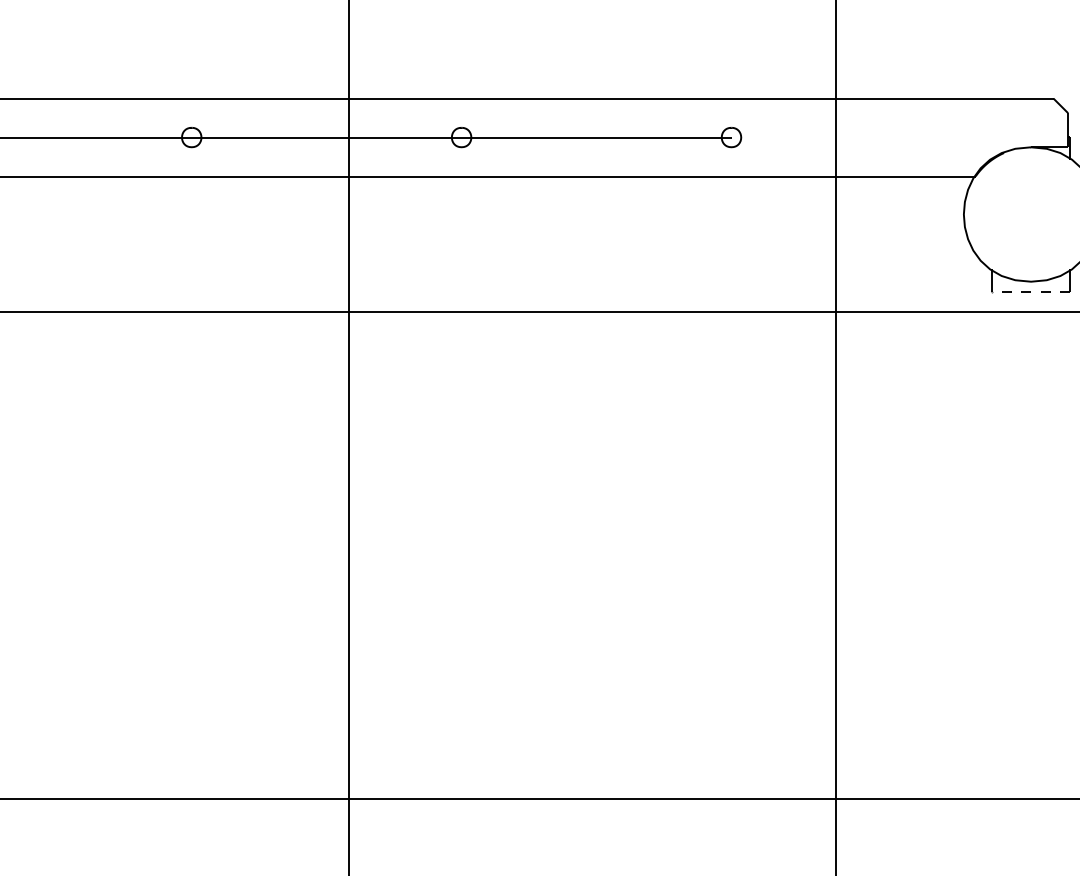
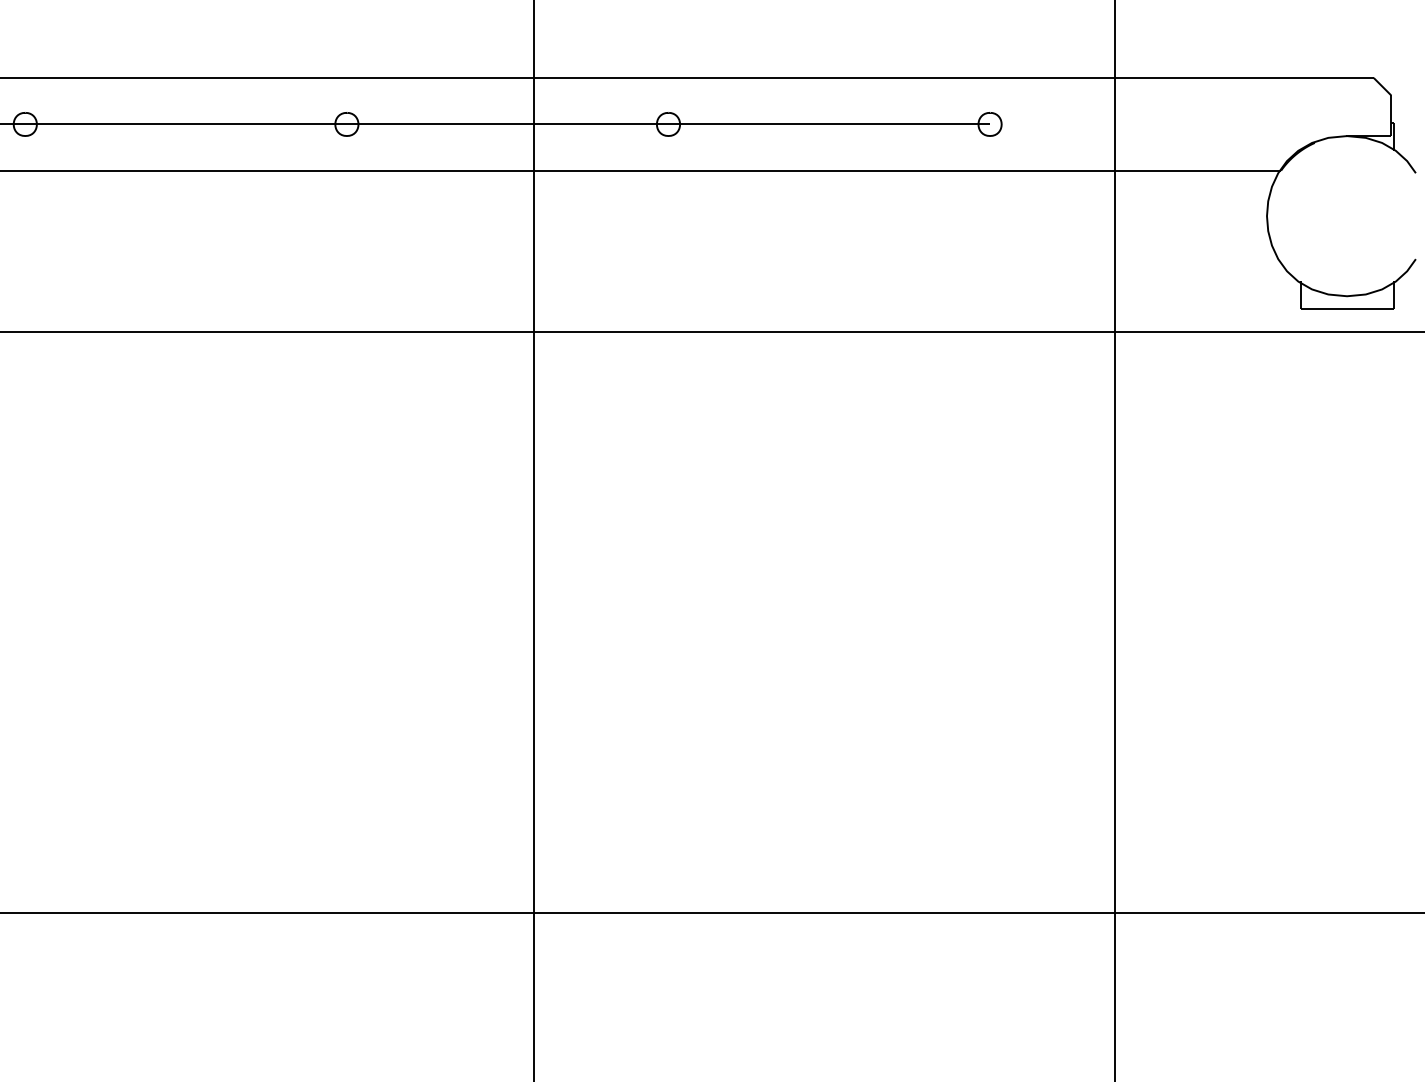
line: (1030, 292) -> (1346, 309), dashed -> solid

